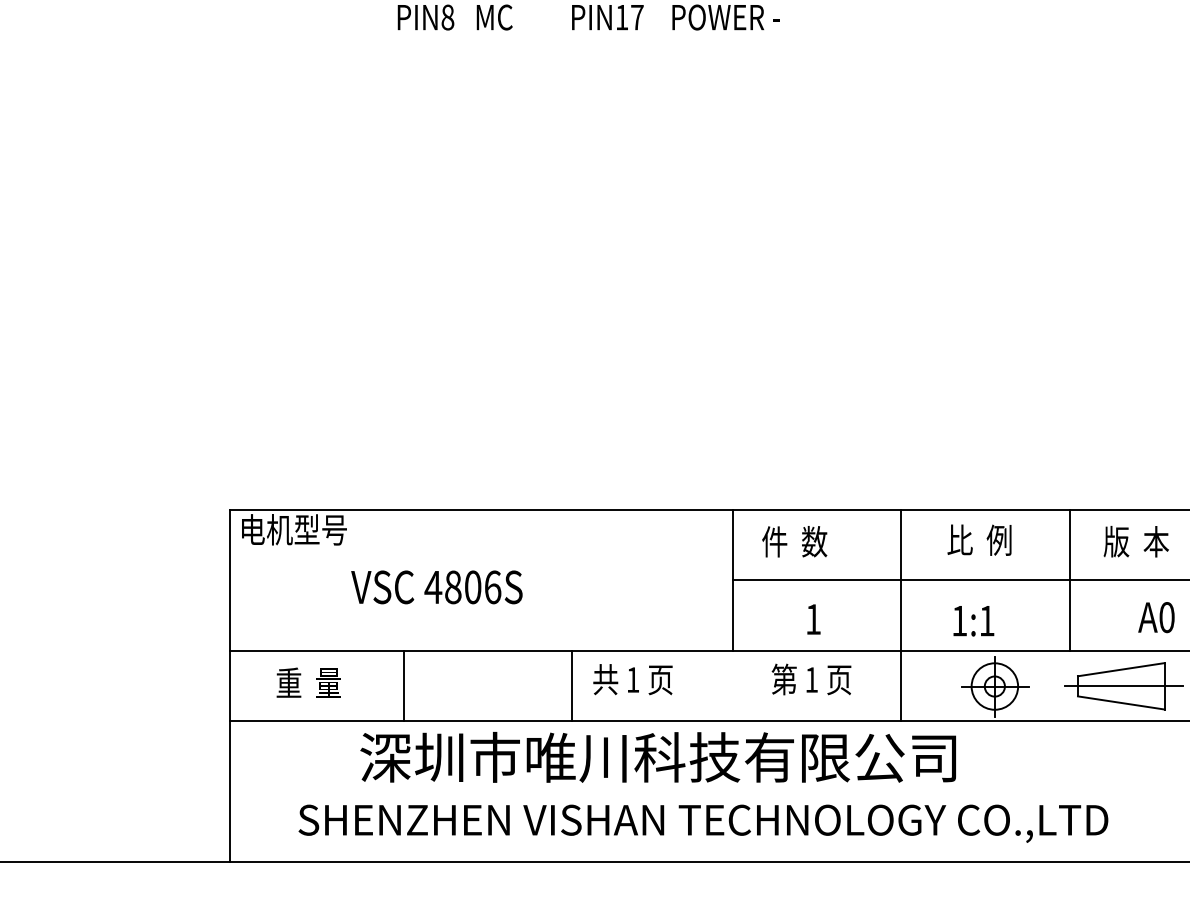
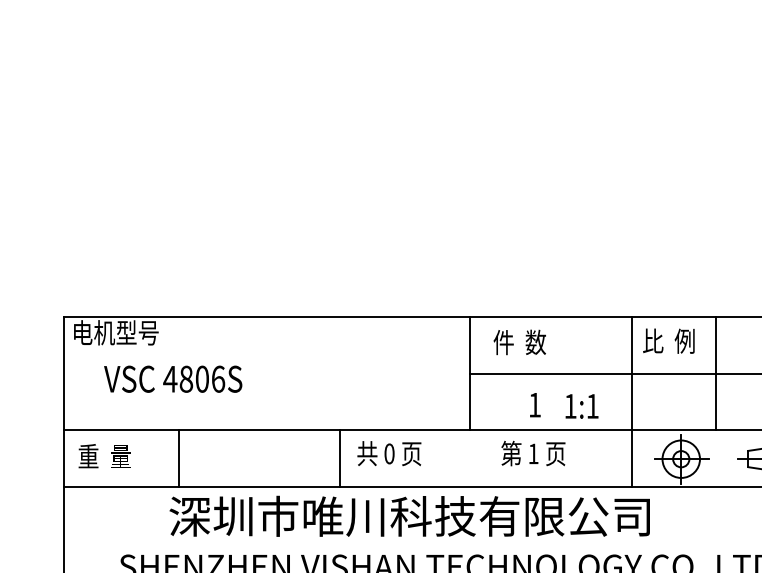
line: (1069, 579) -> (715, 372), moved
text: (436, 587) -> (172, 379), moved
line: (901, 615) -> (631, 401), moved
text: (973, 621) -> (581, 406), moved
text: (633, 679) -> (389, 453), 1 -> 0
text: (308, 682) -> (104, 455), moved
line: (404, 685) -> (179, 458), moved

